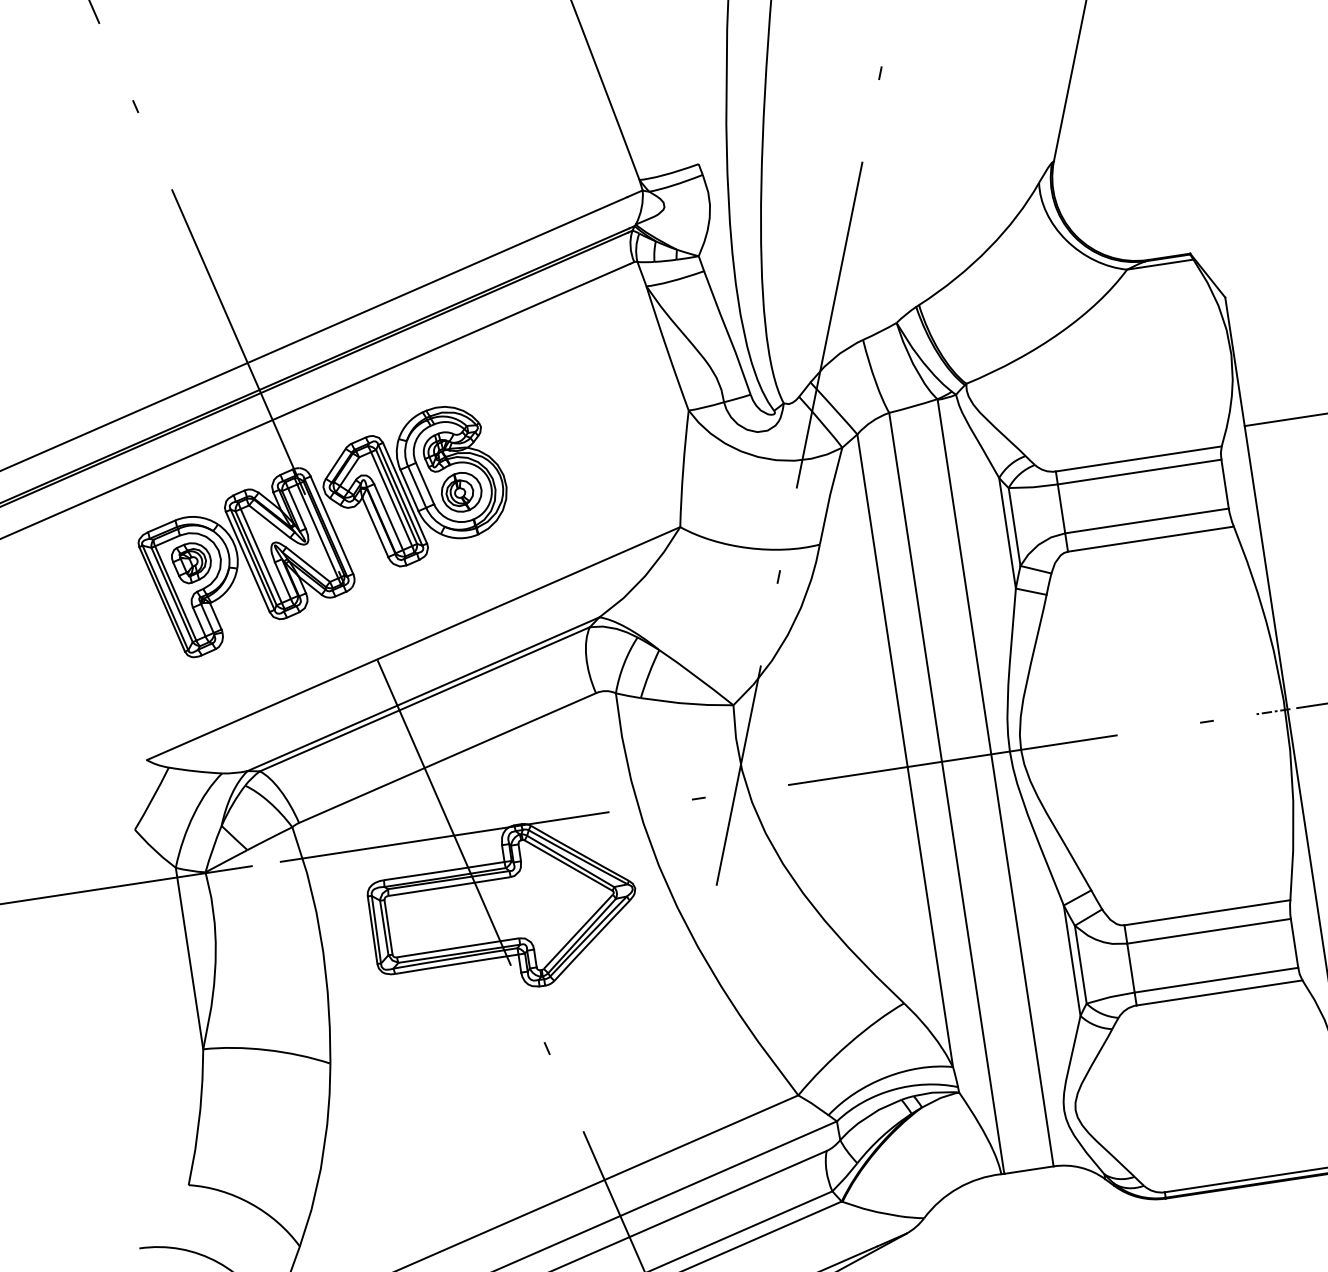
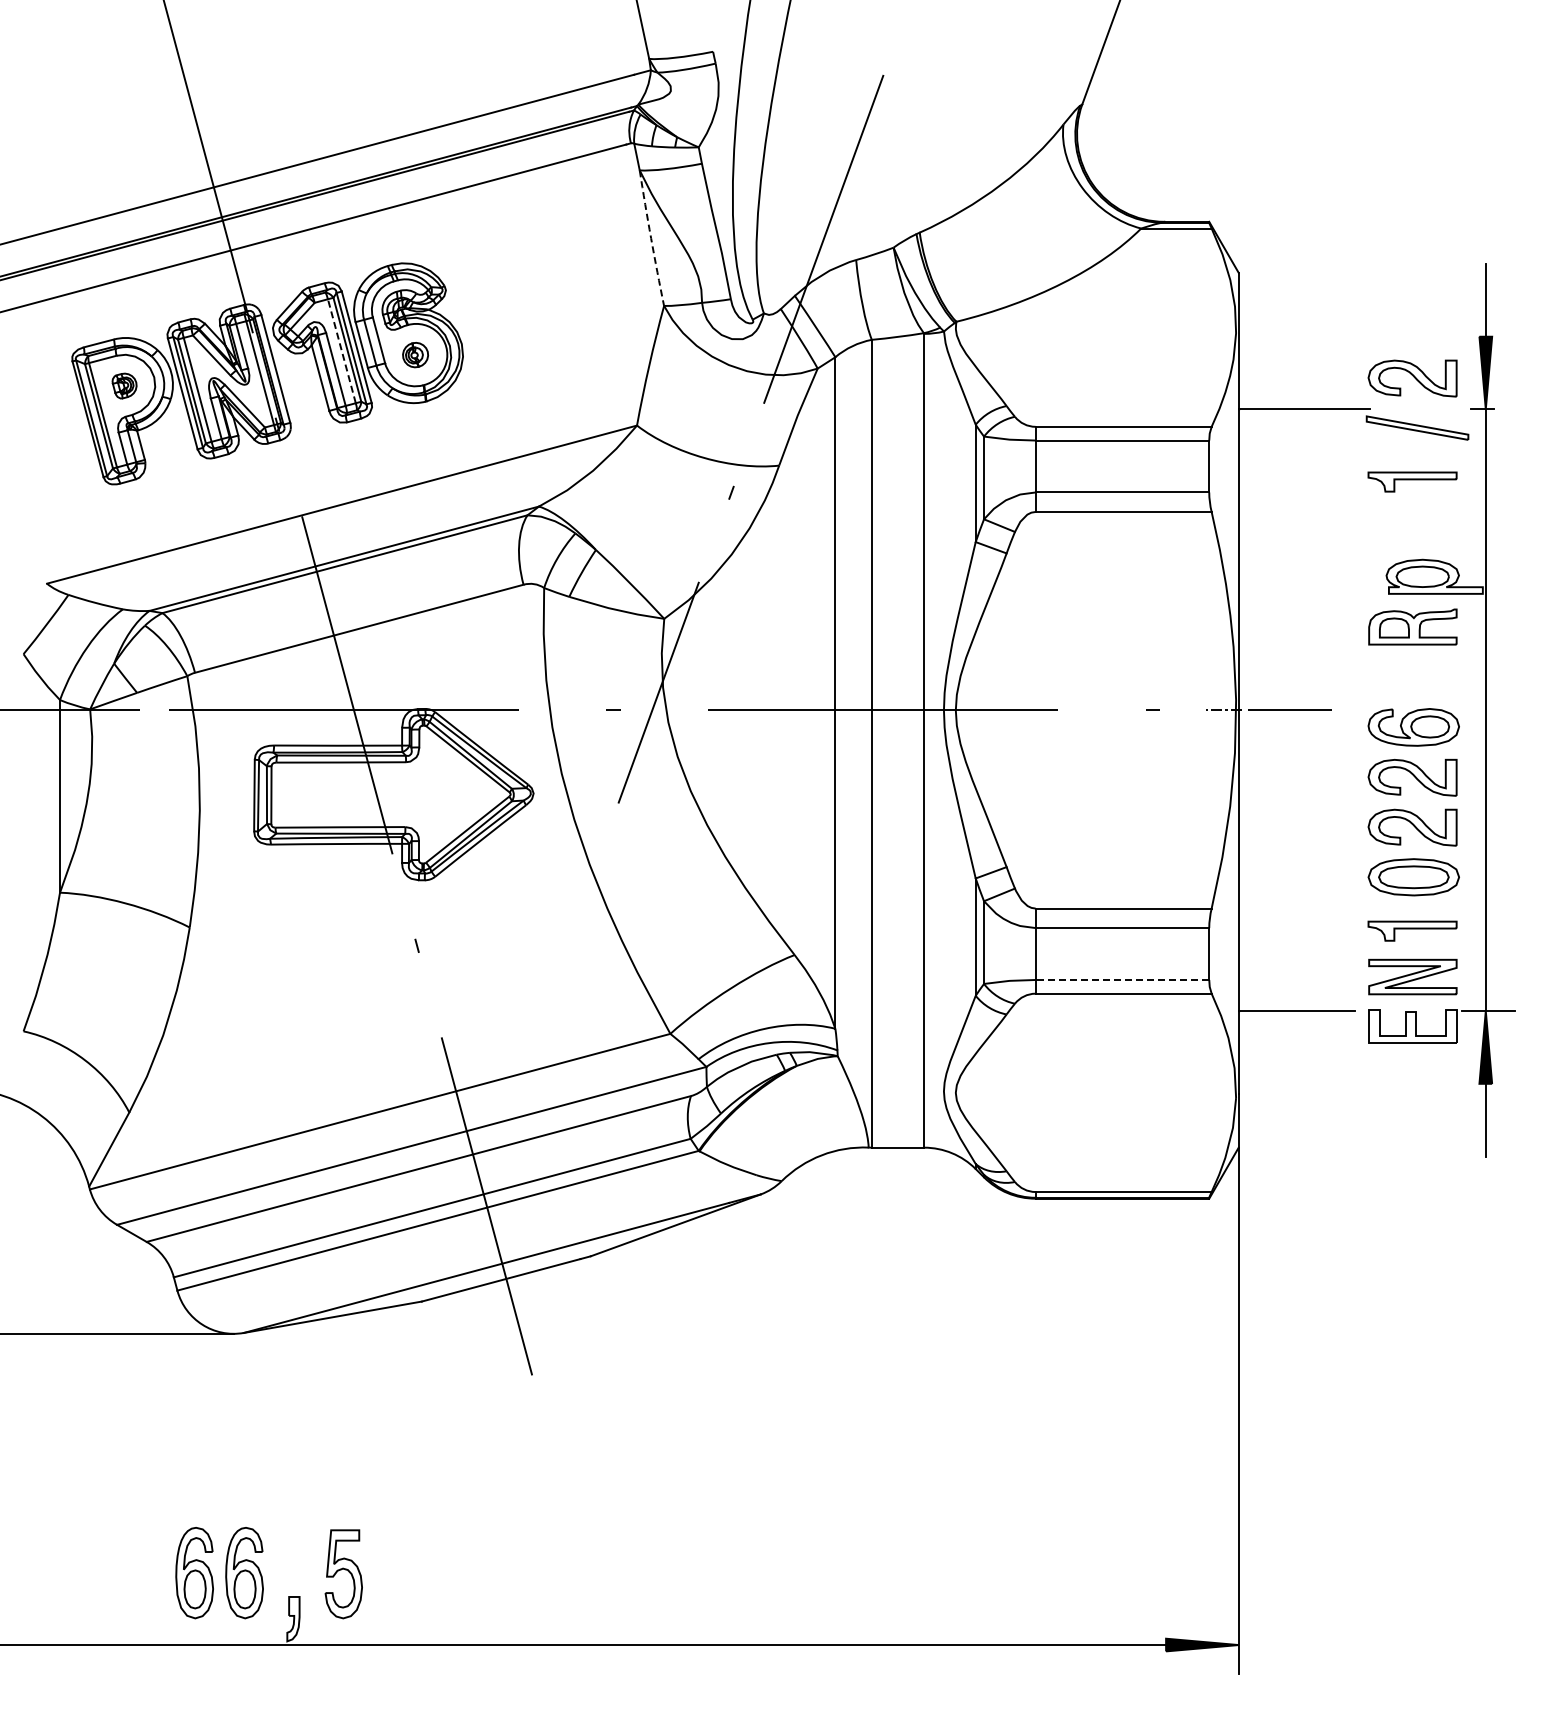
arc: (667, 348) -> (651, 238), solid -> dashed
part: (461, 491) -> (415, 354), size x0.6
line: (391, 499) -> (341, 351), solid -> dashed
part: (191, 562) -> (124, 385), size x0.6
line: (1216, 979) -> (1122, 979), solid -> dashed

